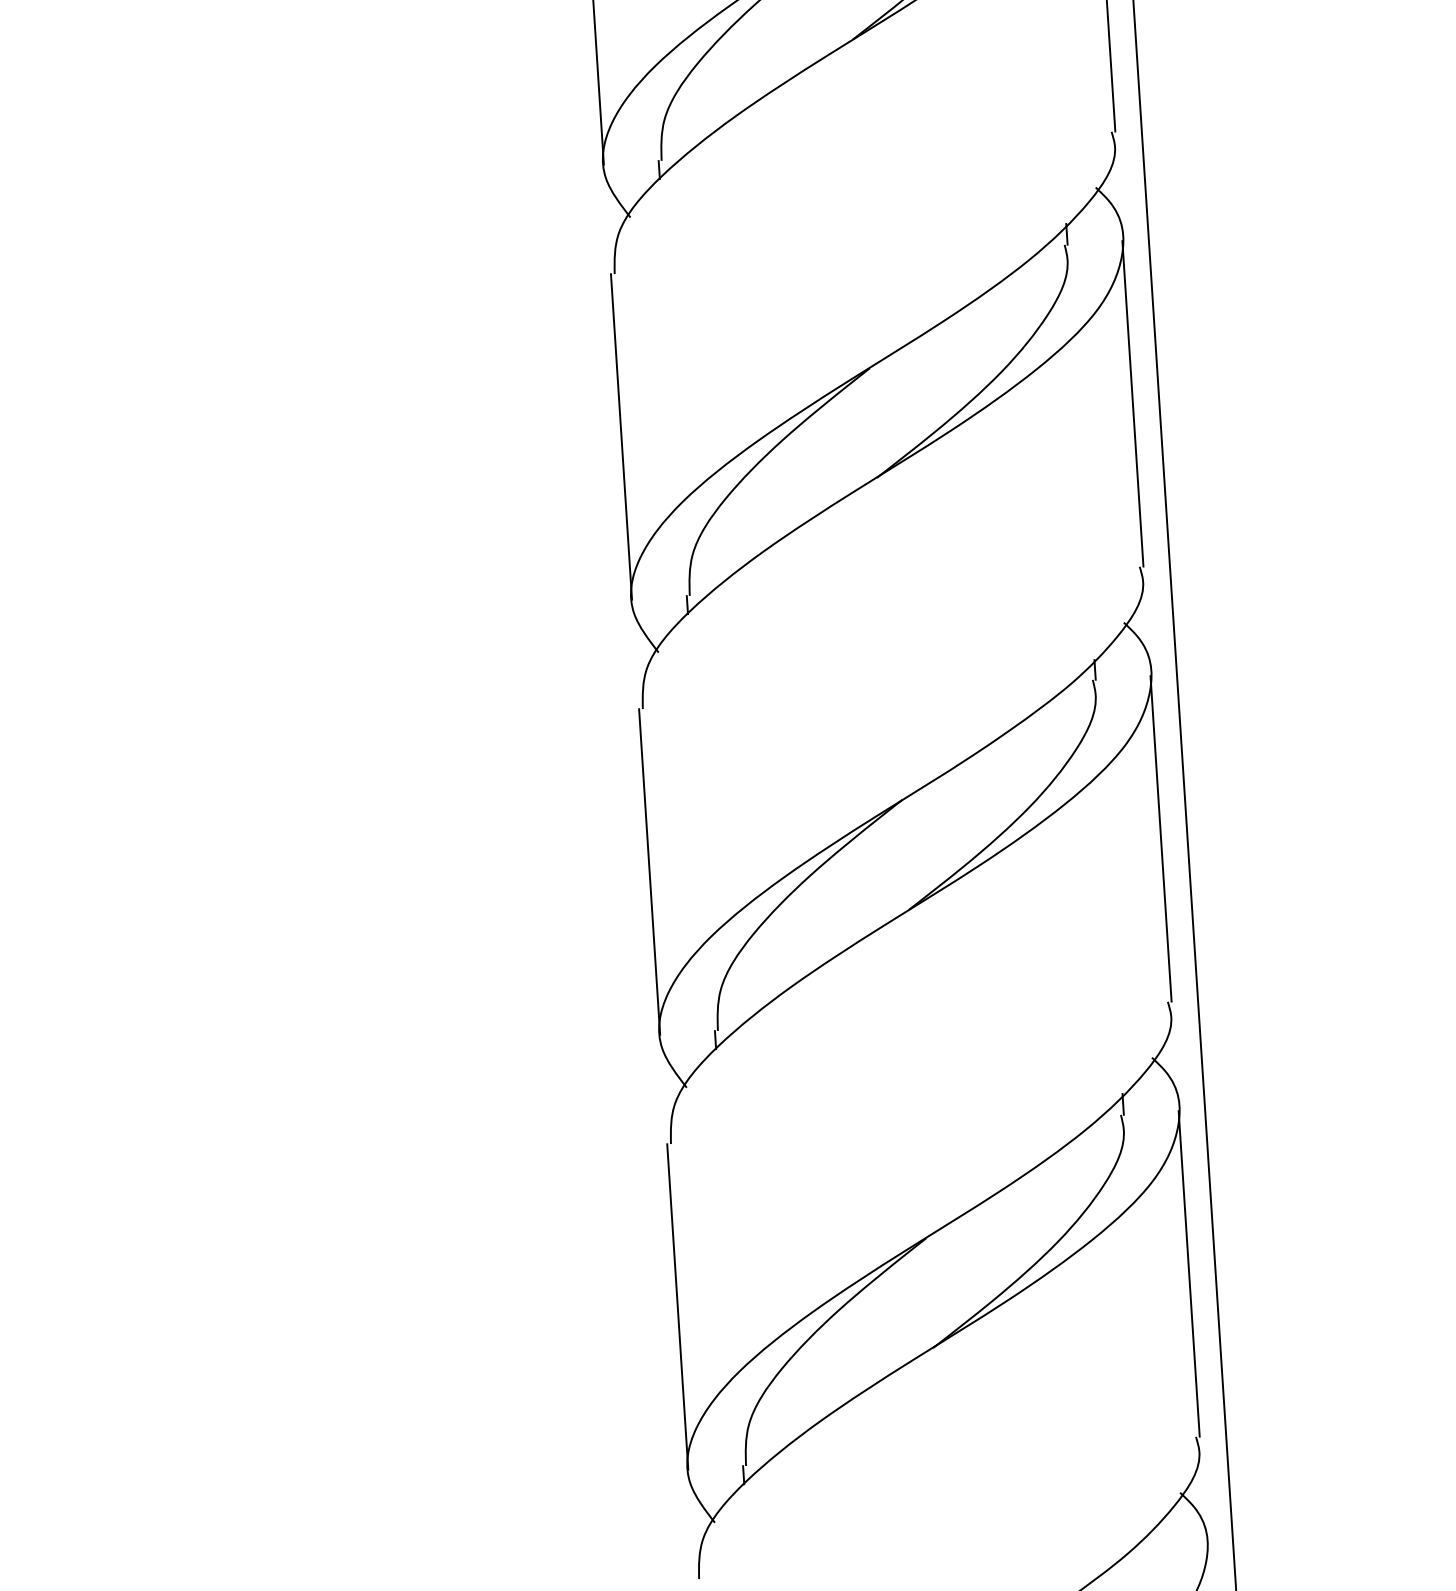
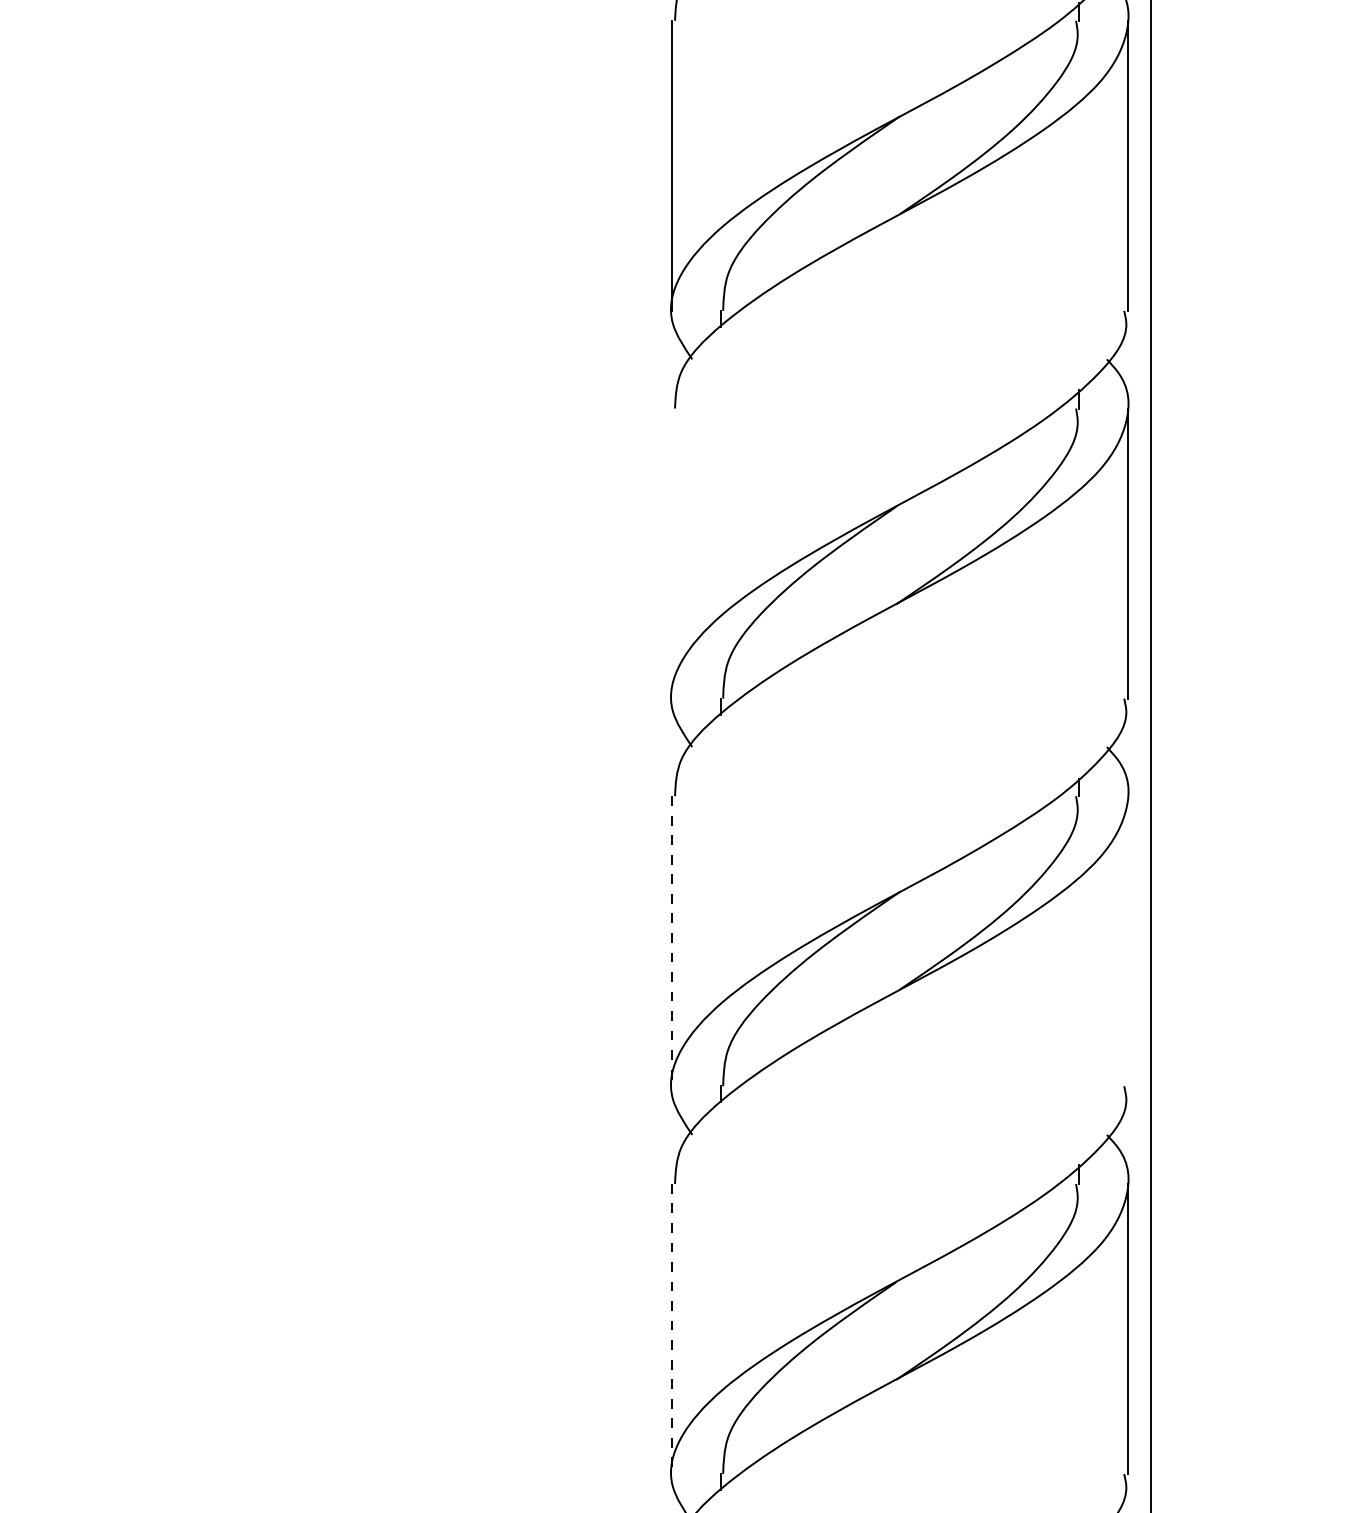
line: (621, 436) -> (671, 553), removed
line: (1161, 839) -> (1127, 941), removed
line: (649, 872) -> (671, 941), solid -> dashed
line: (677, 1307) -> (671, 1329), solid -> dashed

